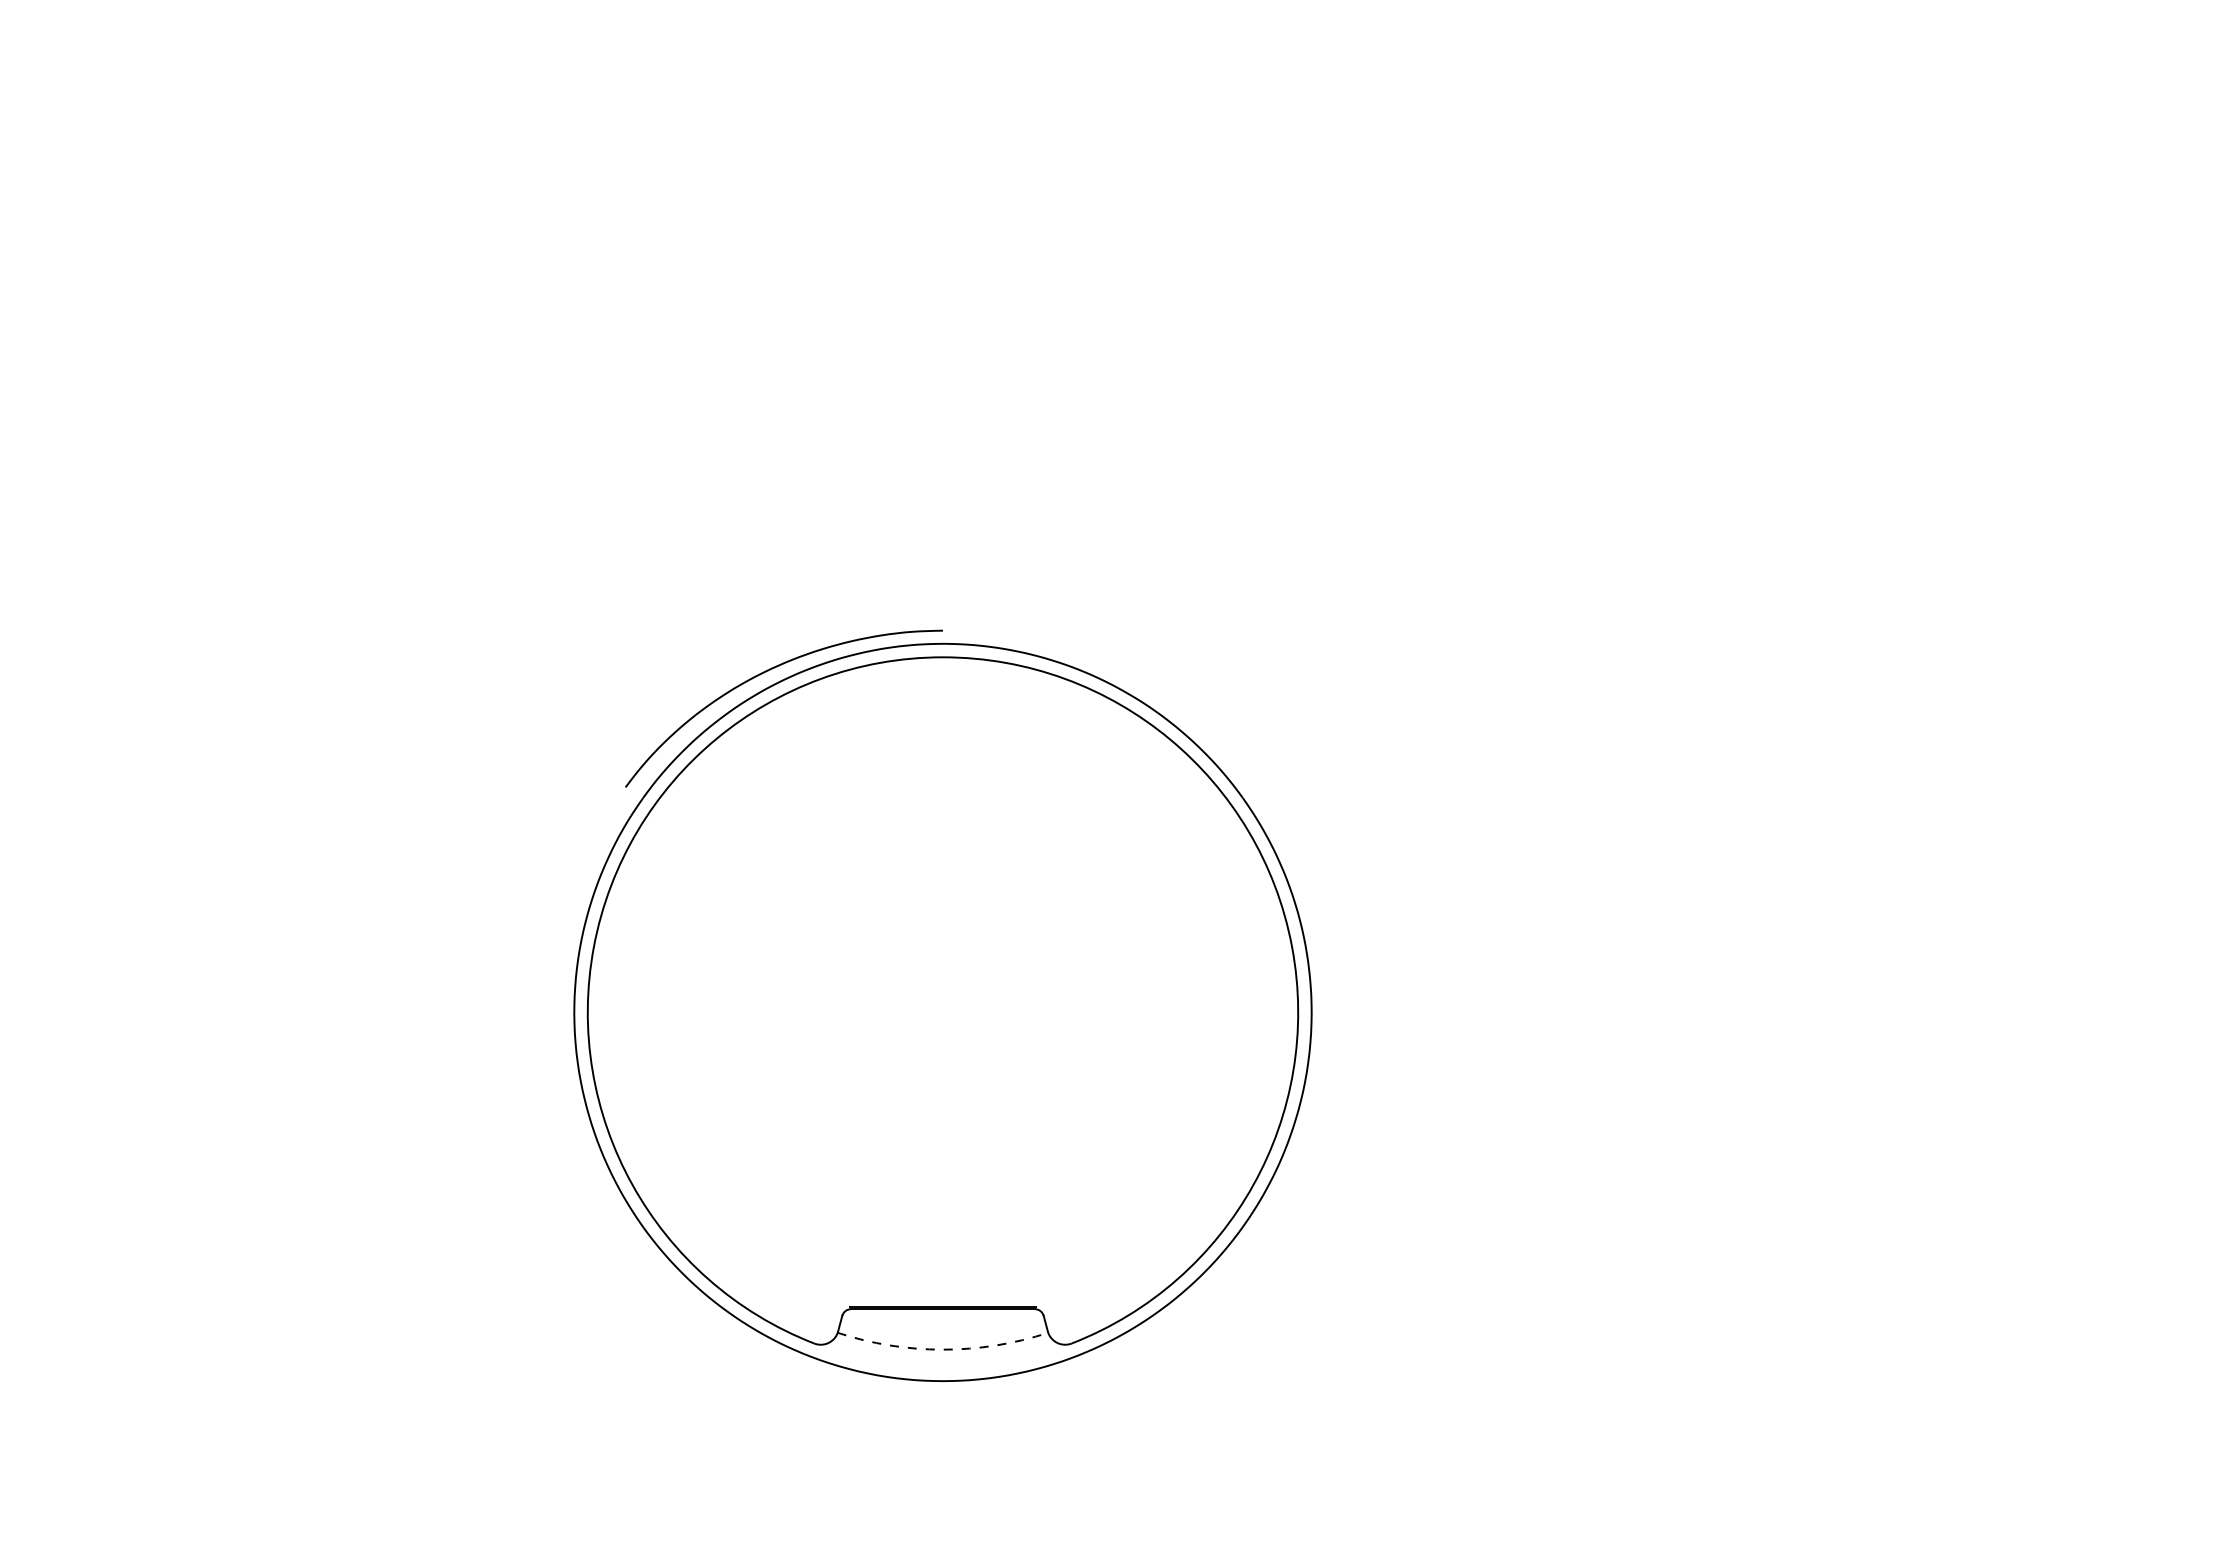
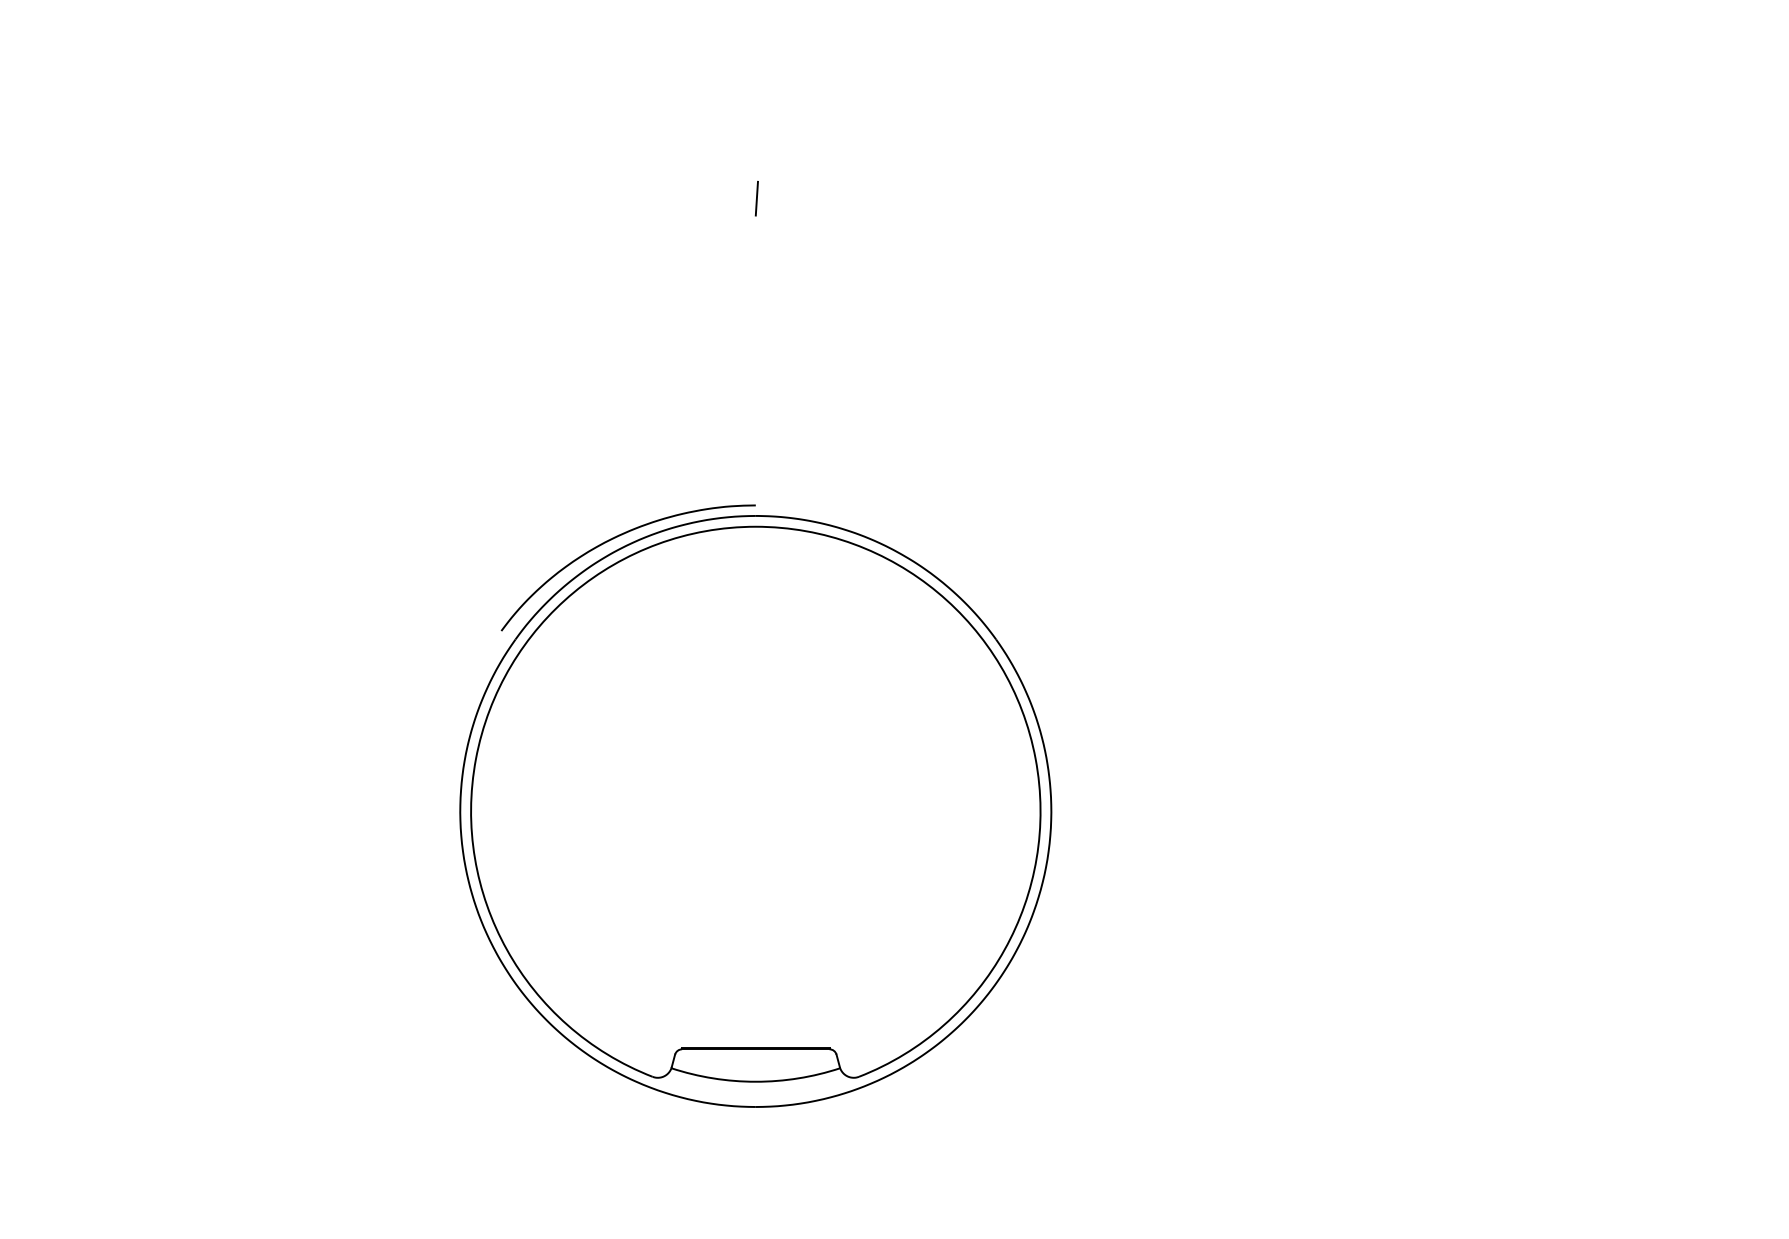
line: (944, 248) -> (757, 199), added
arc: (942, 1349) -> (755, 1081), dashed -> solid

